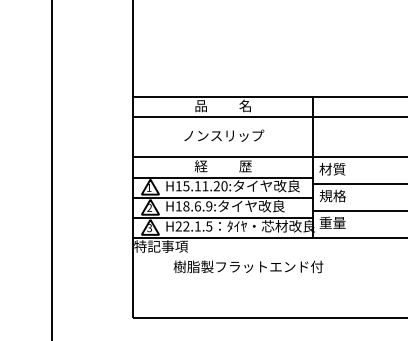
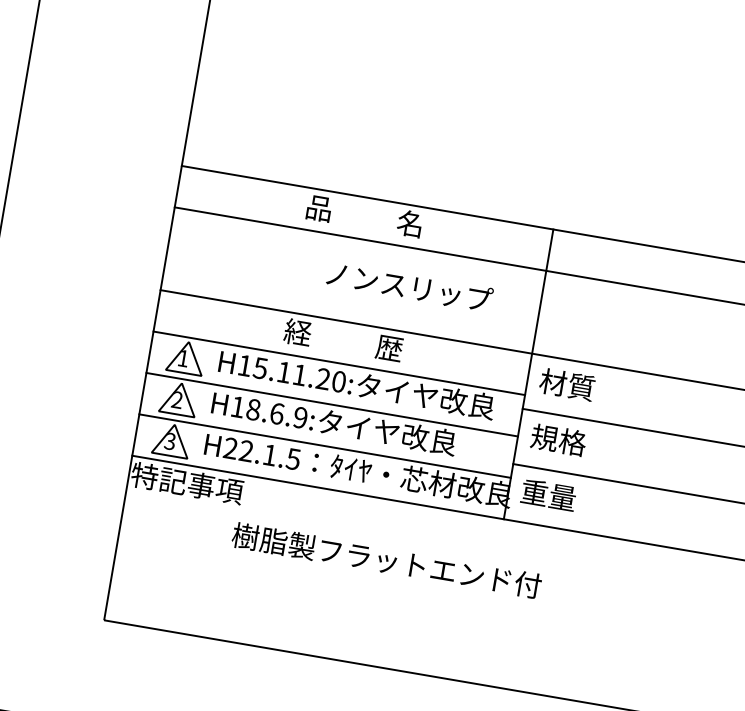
text: (224, 135) -> (410, 286), moved
text: (248, 266) -> (386, 559), moved

